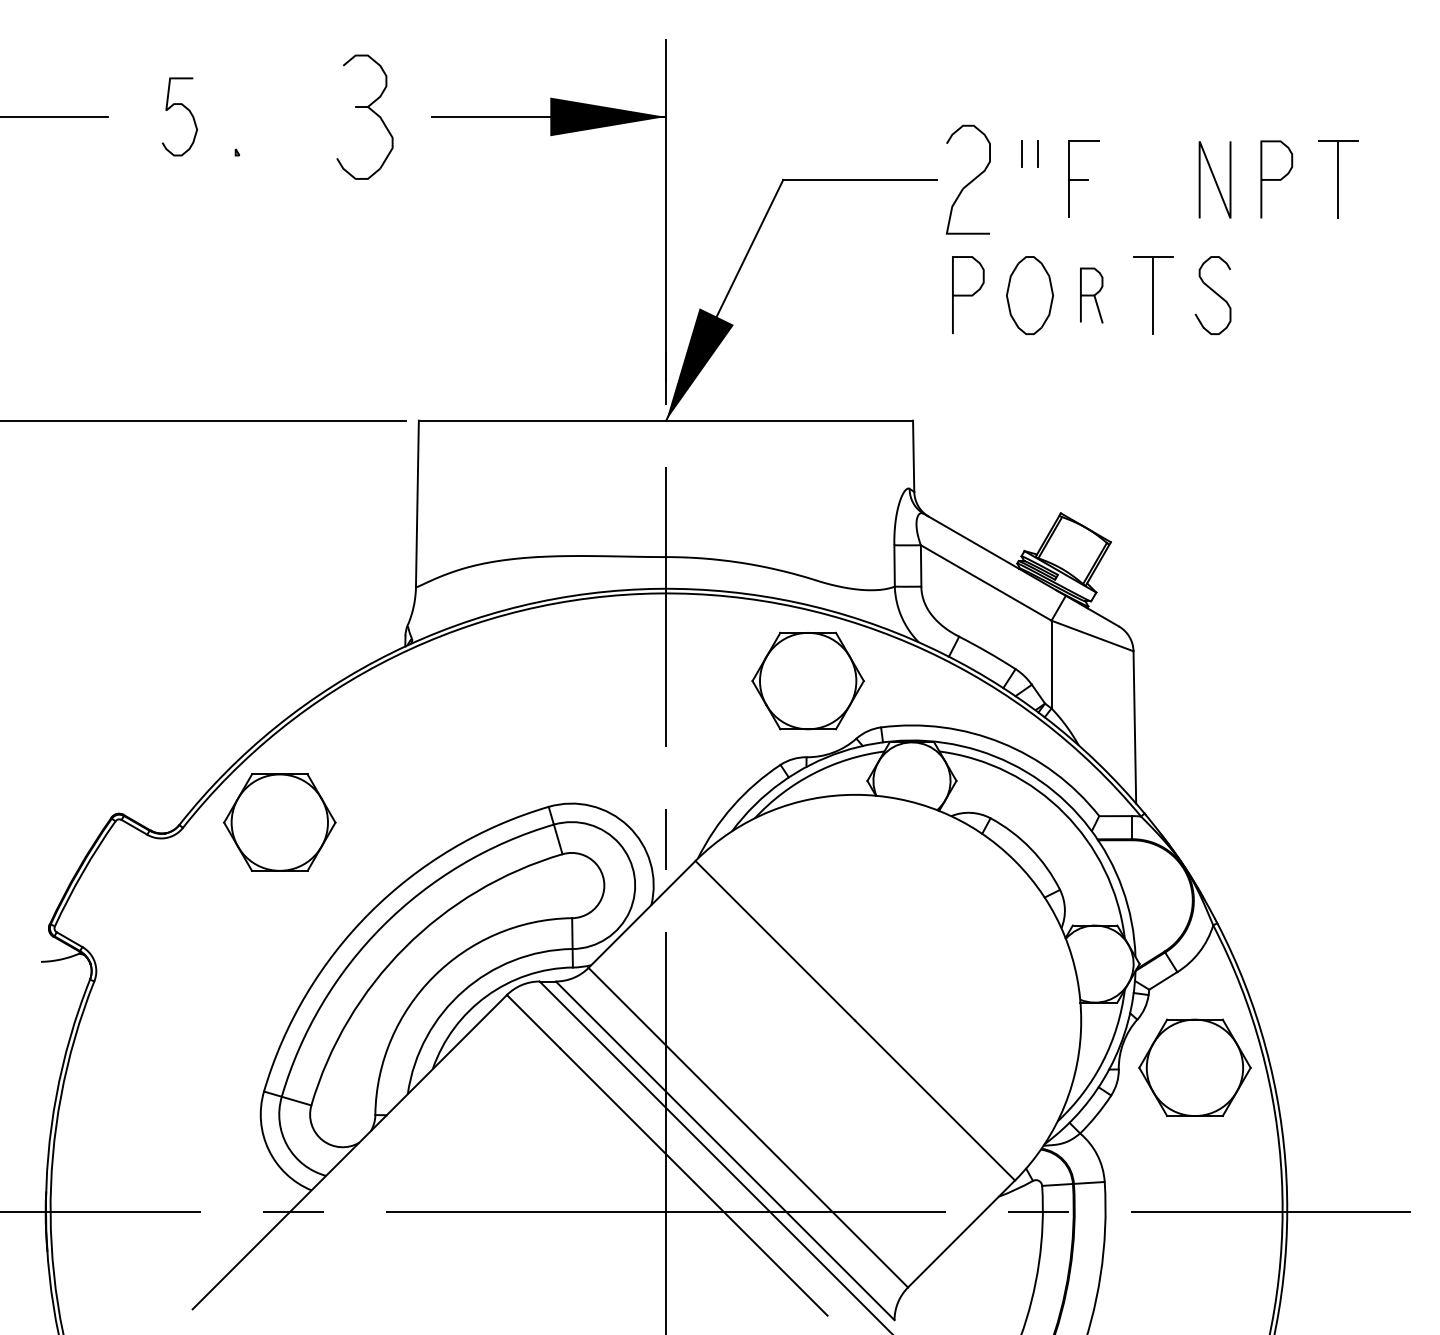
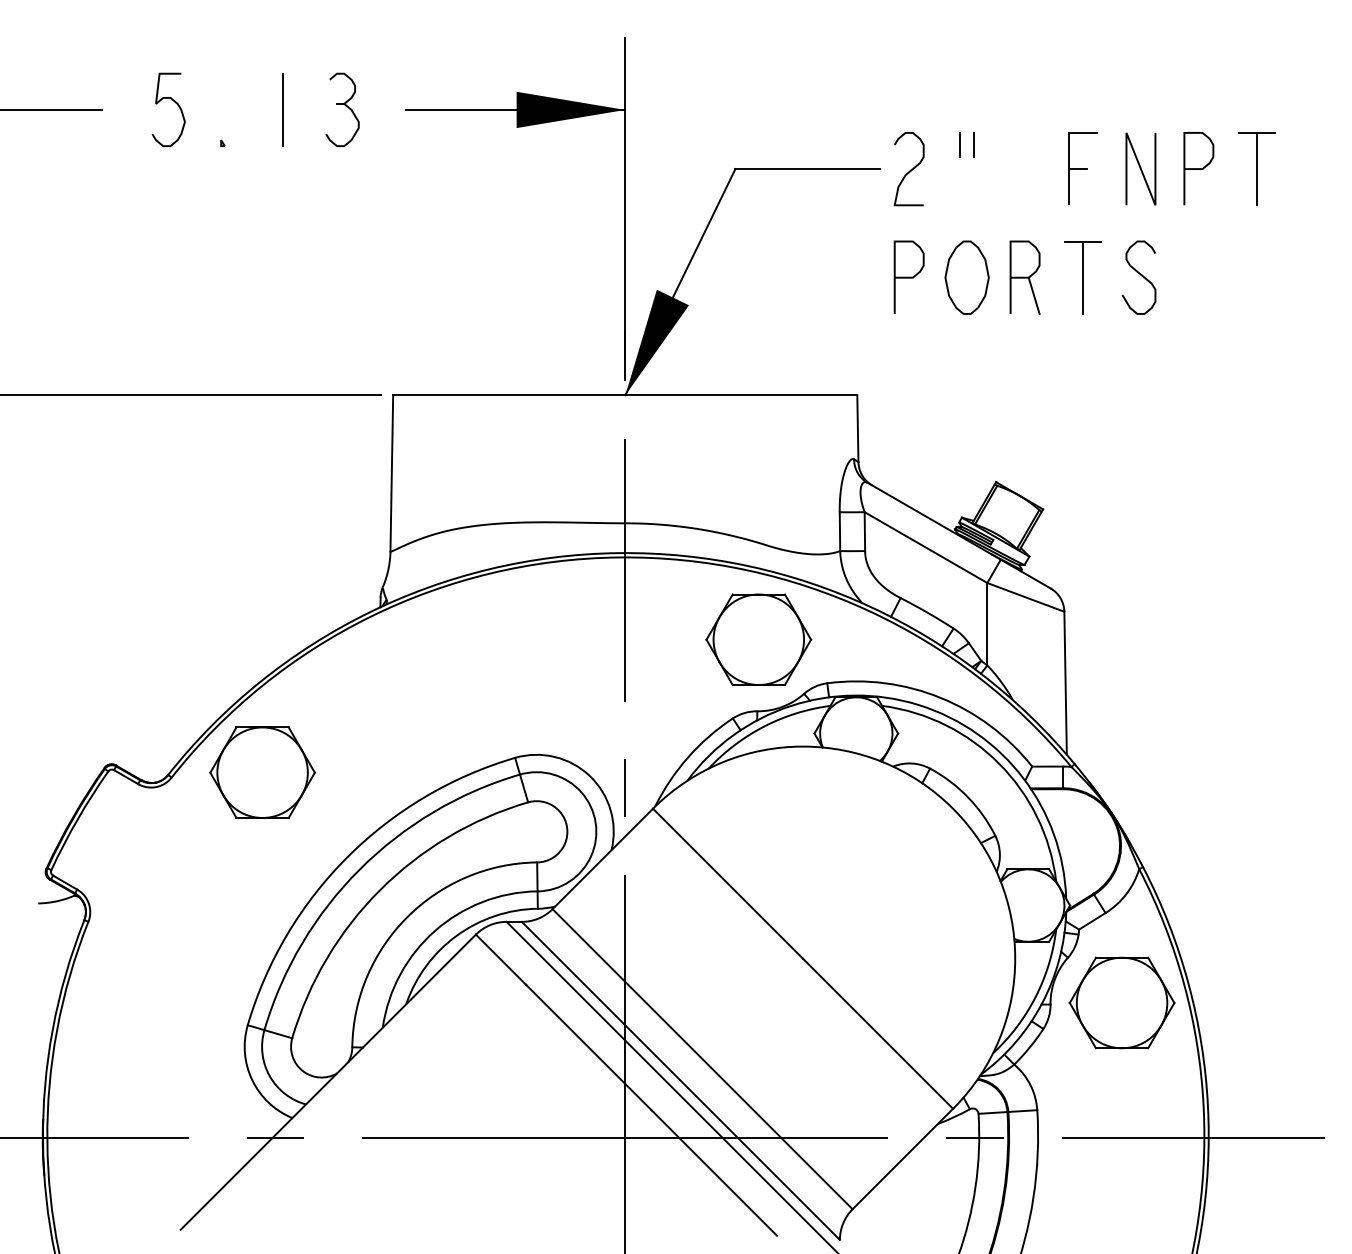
line: (301, 116) -> (282, 109), added
part: (364, 116) -> (342, 109), size x0.62
part: (1083, 179) -> (1082, 168), moved
part: (967, 180) -> (908, 169), size x0.71
part: (1091, 295) -> (1024, 277), size x1.43

